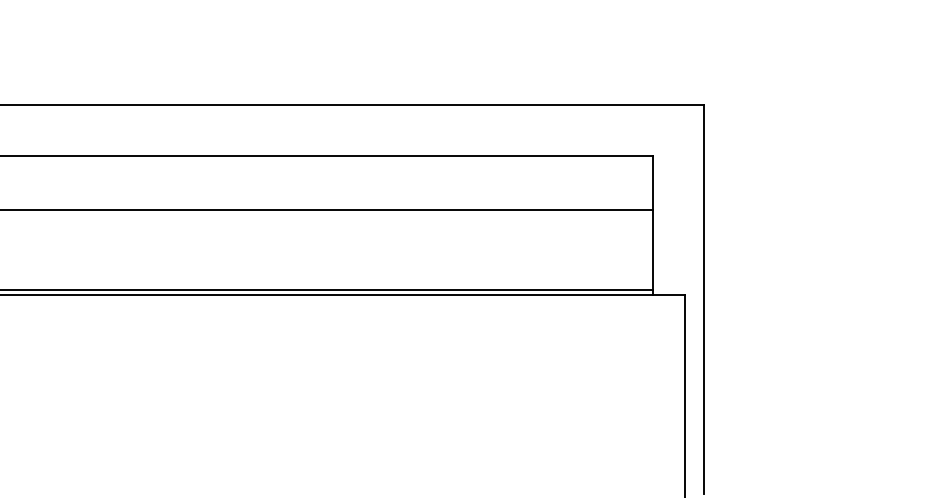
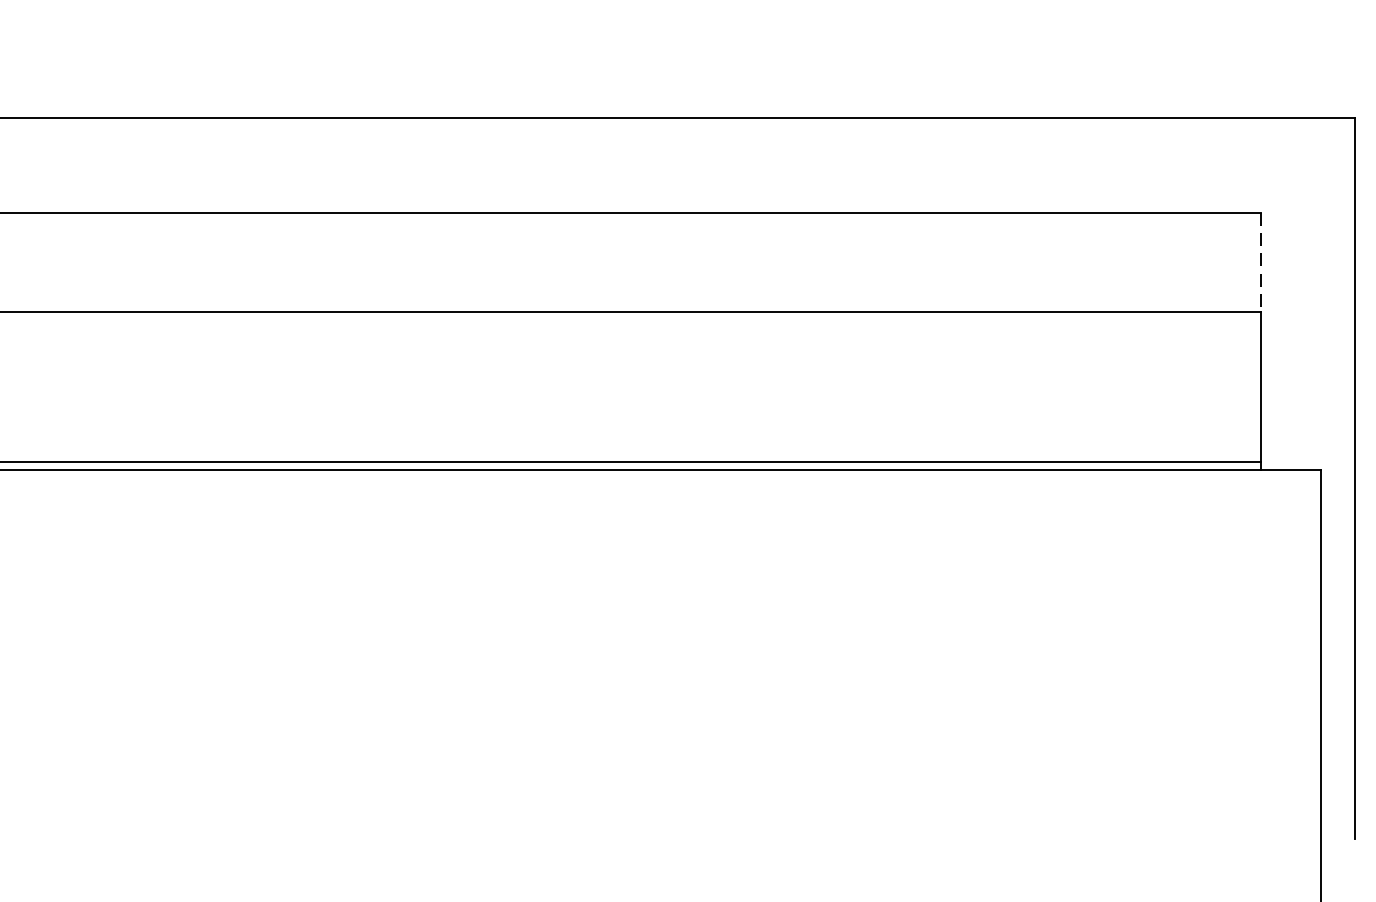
line: (652, 182) -> (1260, 261), solid -> dashed

